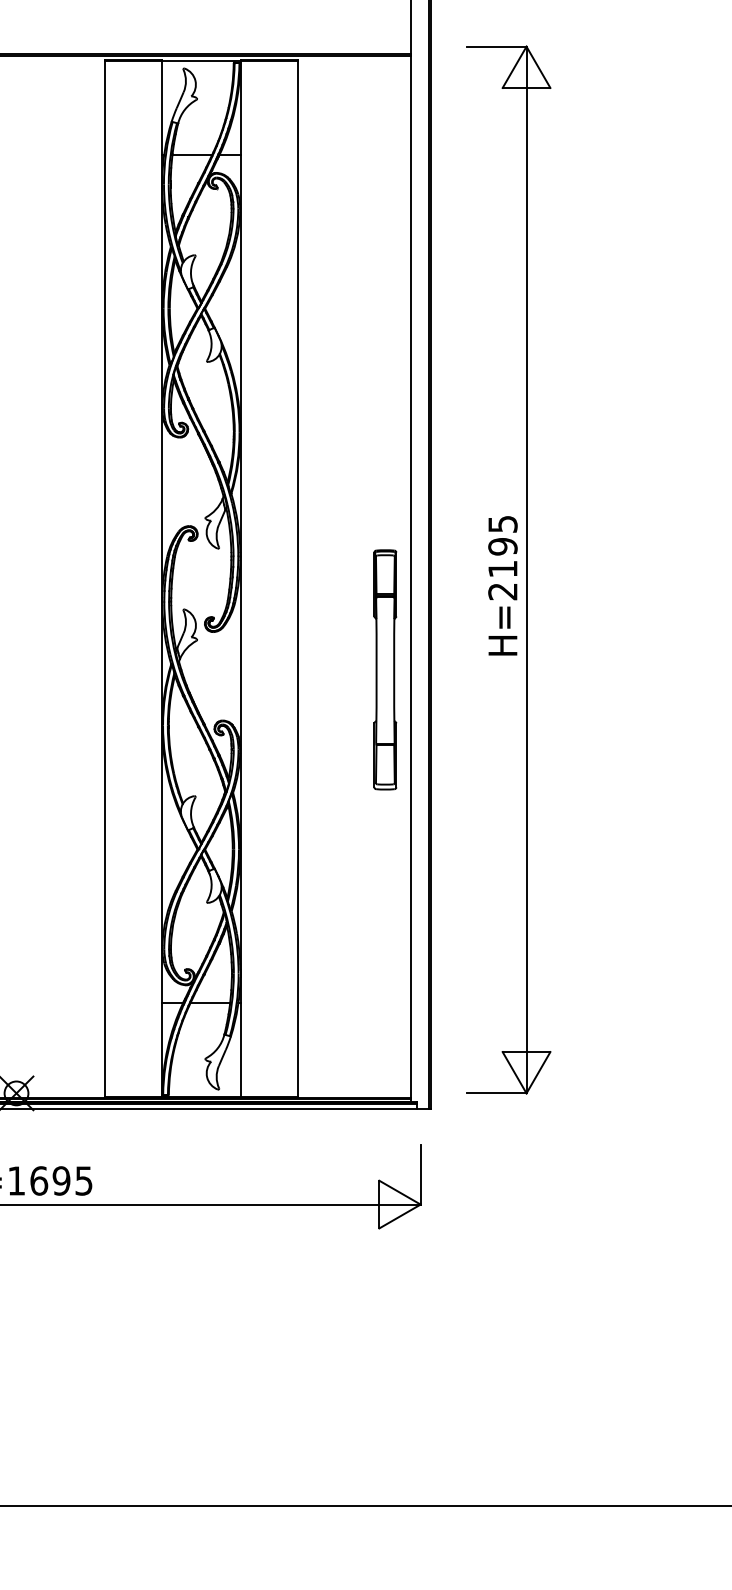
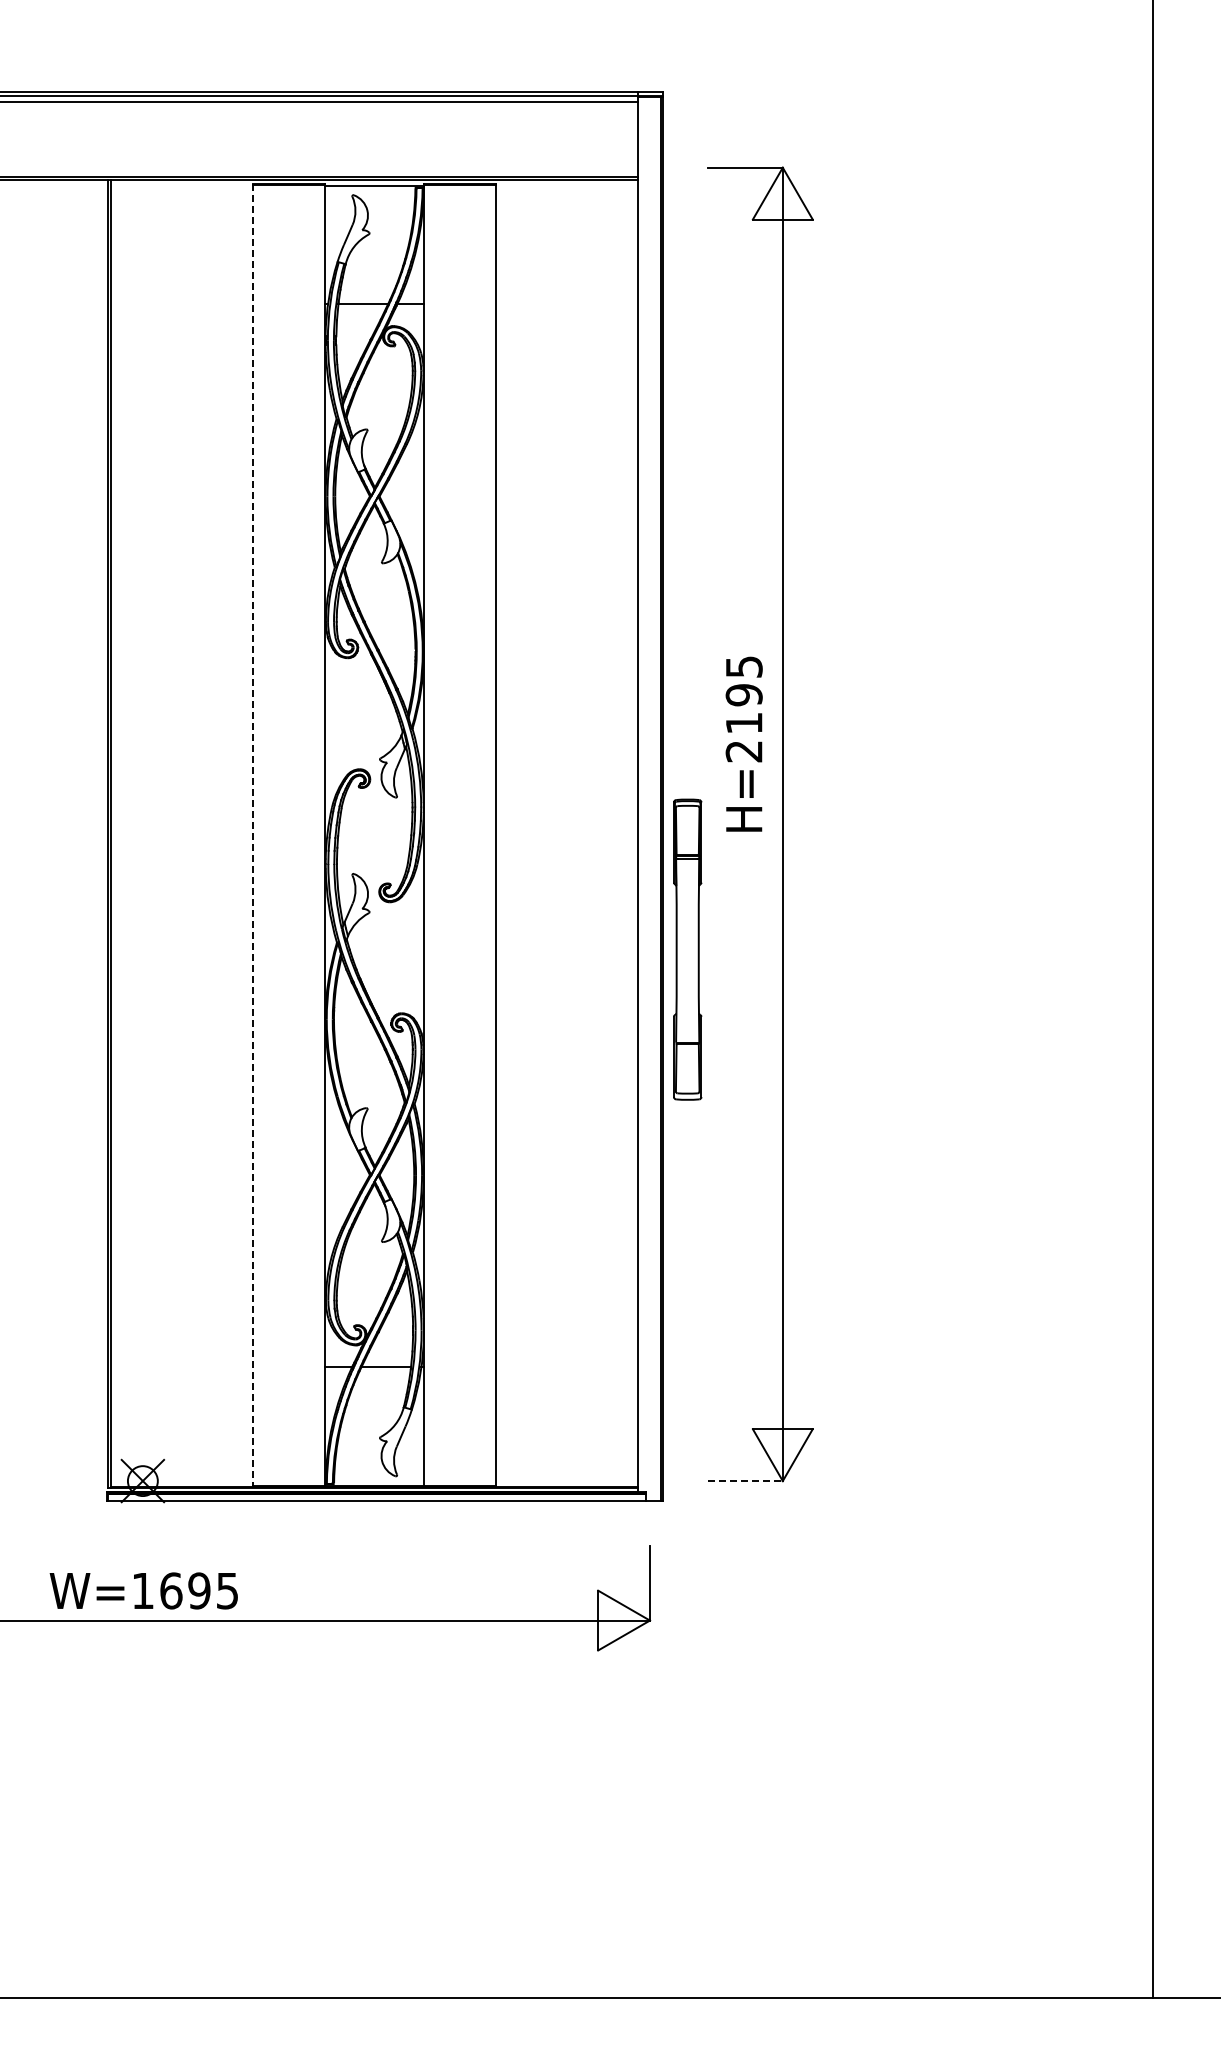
line: (104, 579) -> (253, 836), solid -> dashed
text: (502, 585) -> (743, 743), moved
part: (385, 669) -> (687, 949), moved
line: (496, 1093) -> (745, 1481), solid -> dashed

